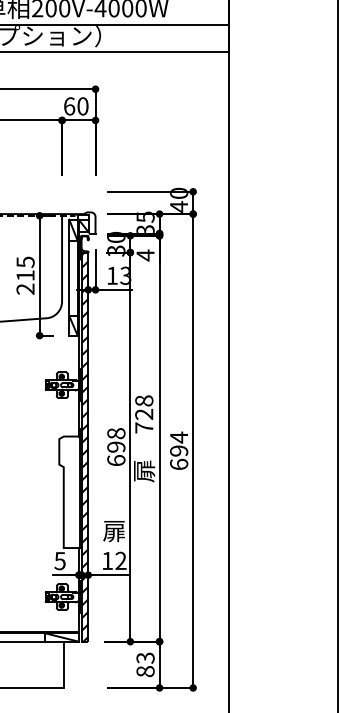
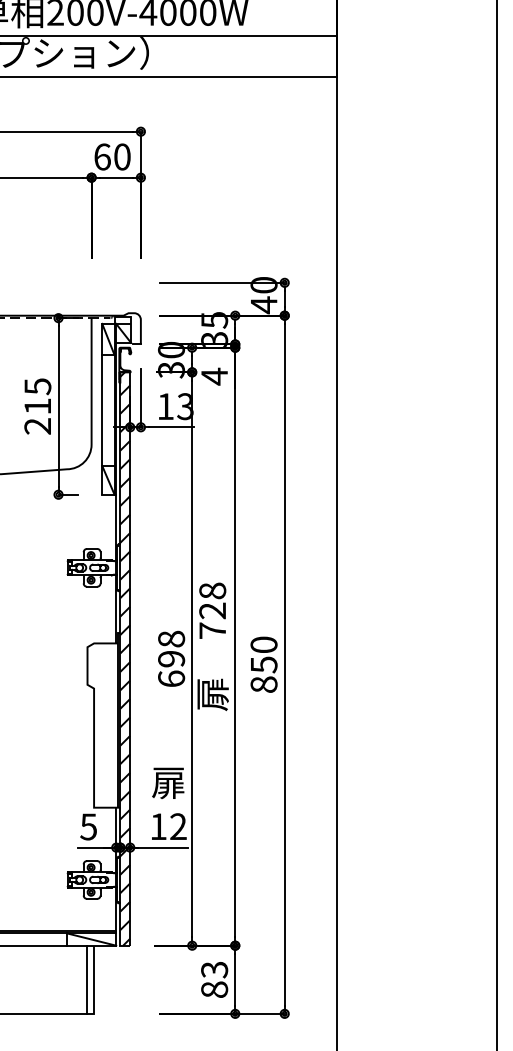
text: (179, 450) -> (264, 663), 694 -> 850
line: (59, 664) -> (87, 979), added

